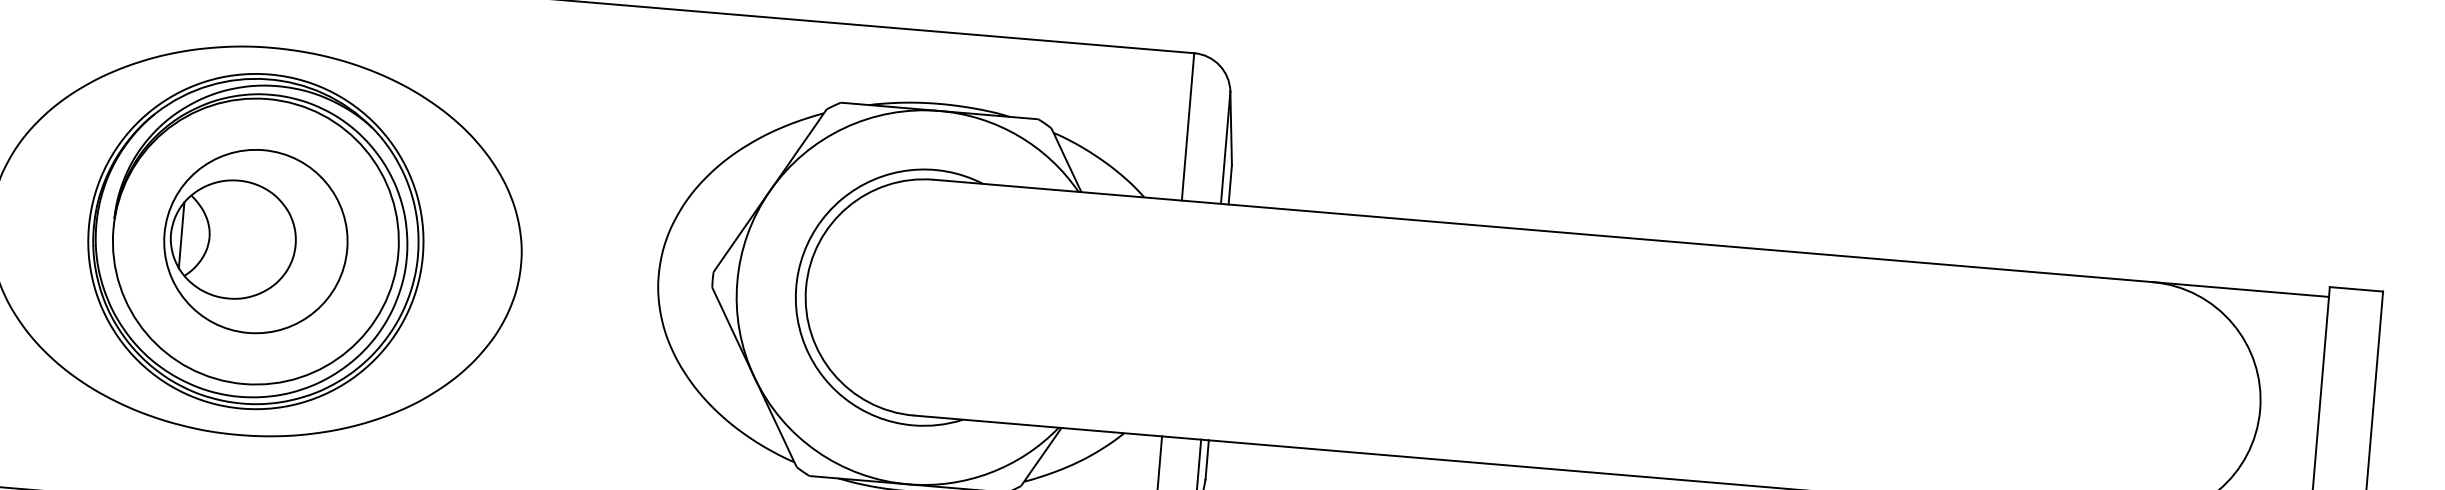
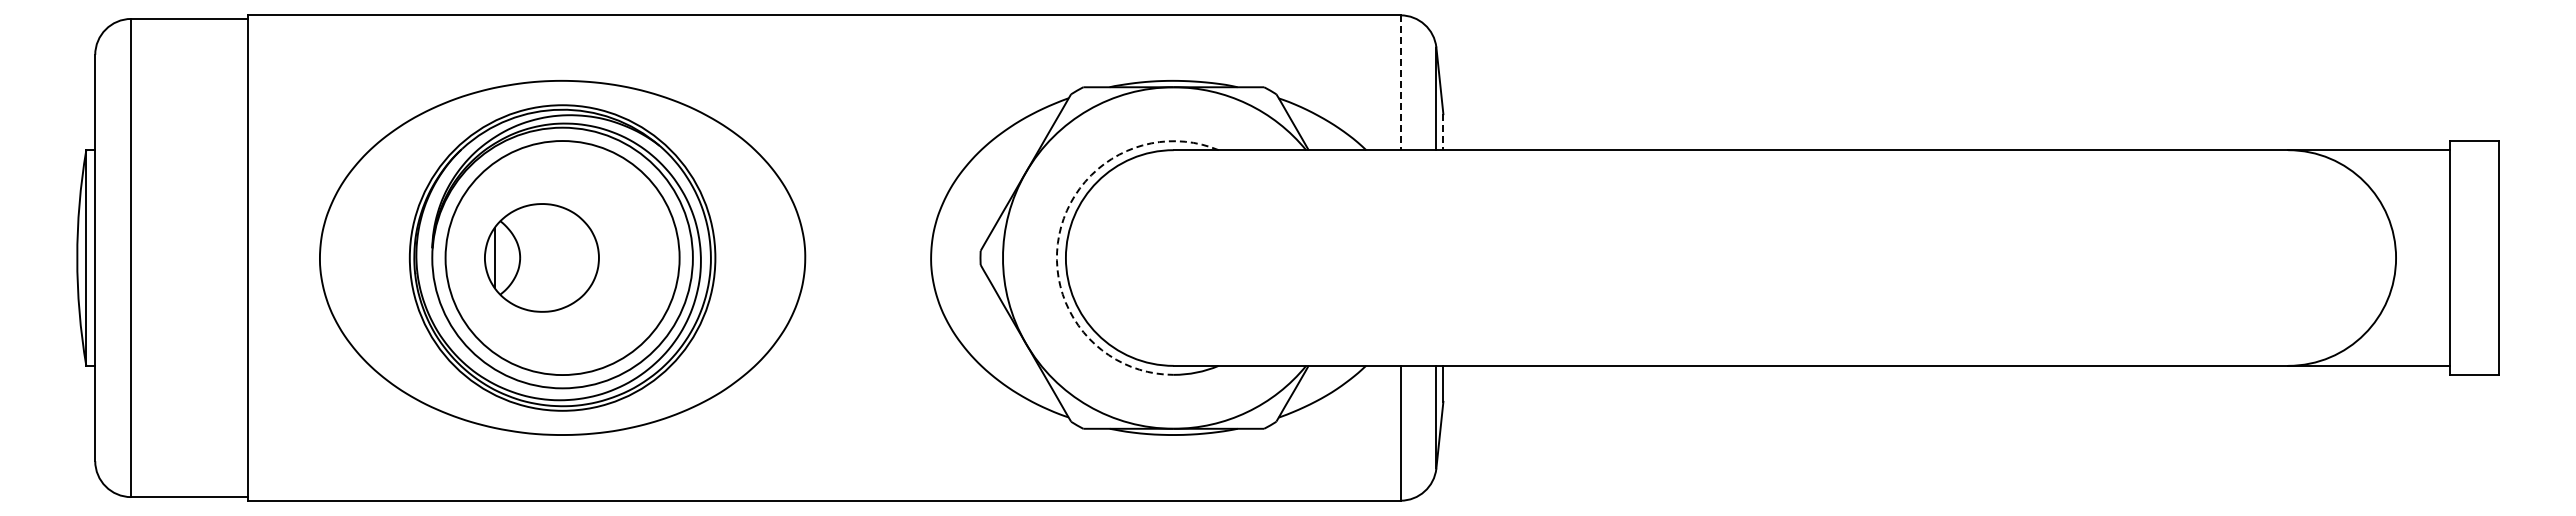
line: (1187, 127) -> (1400, 83), solid -> dashed
line: (1230, 185) -> (1443, 132), solid -> dashed
circle: (255, 240) -> (562, 257), size x1.4
arc: (801, 262) -> (1059, 235), solid -> dashed

